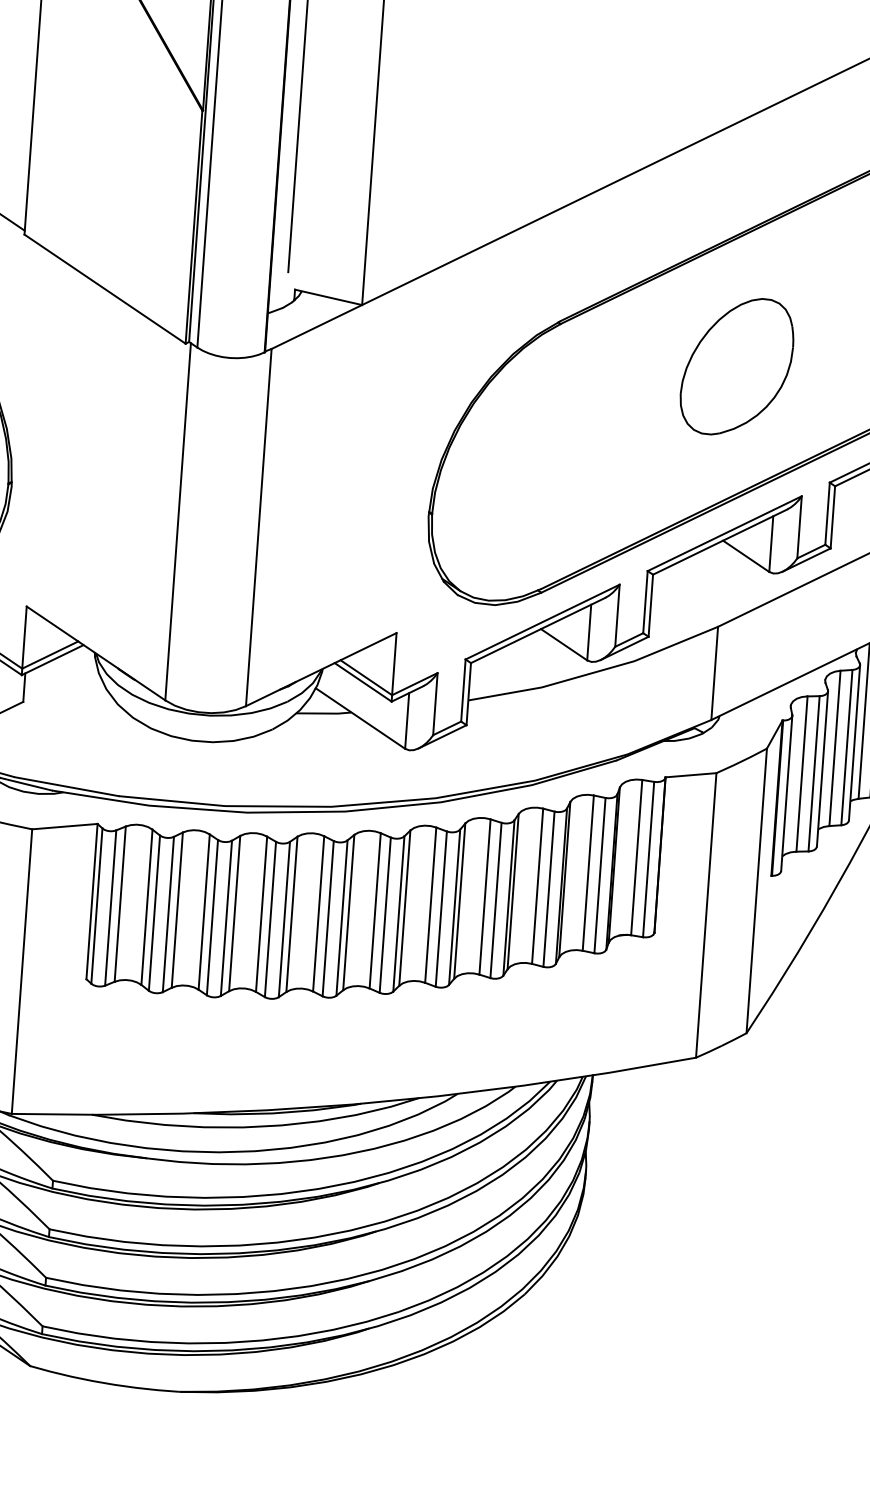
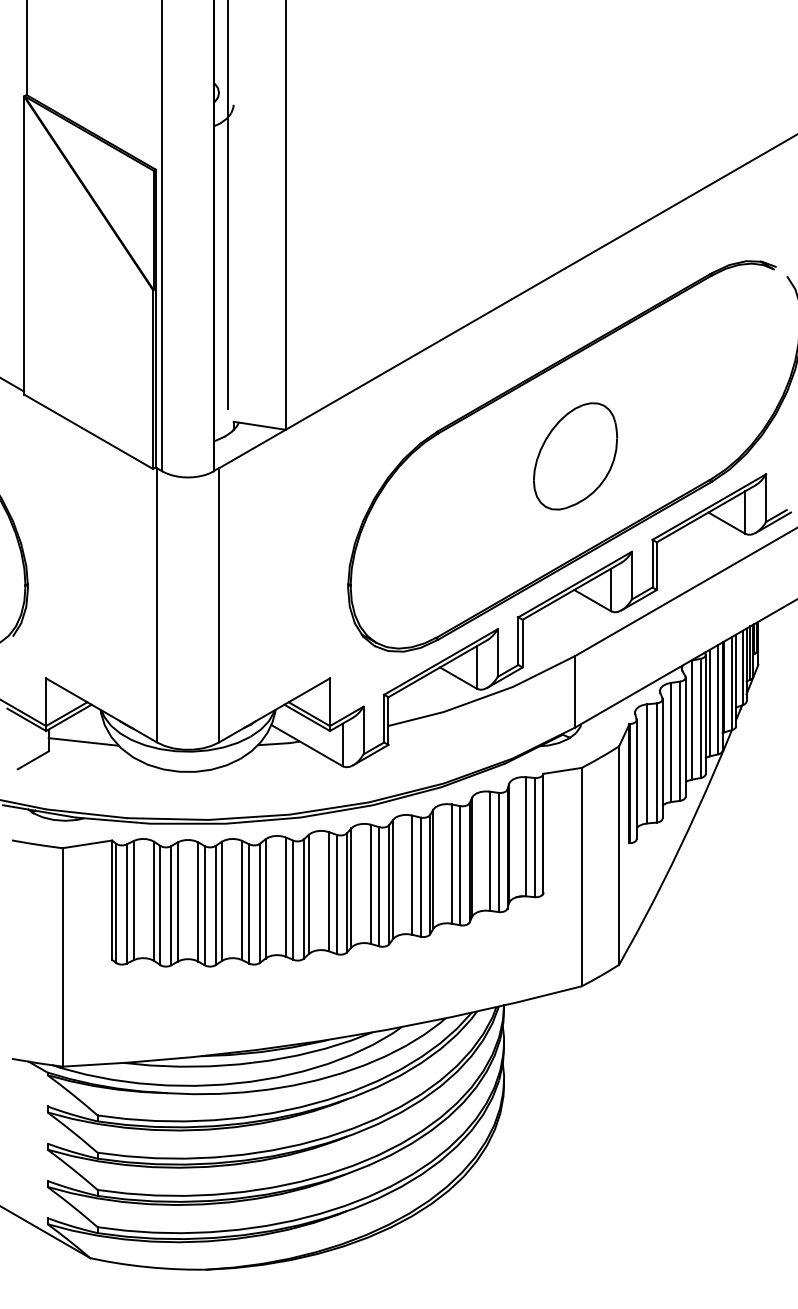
line: (69, 692) -> (83, 741), added

